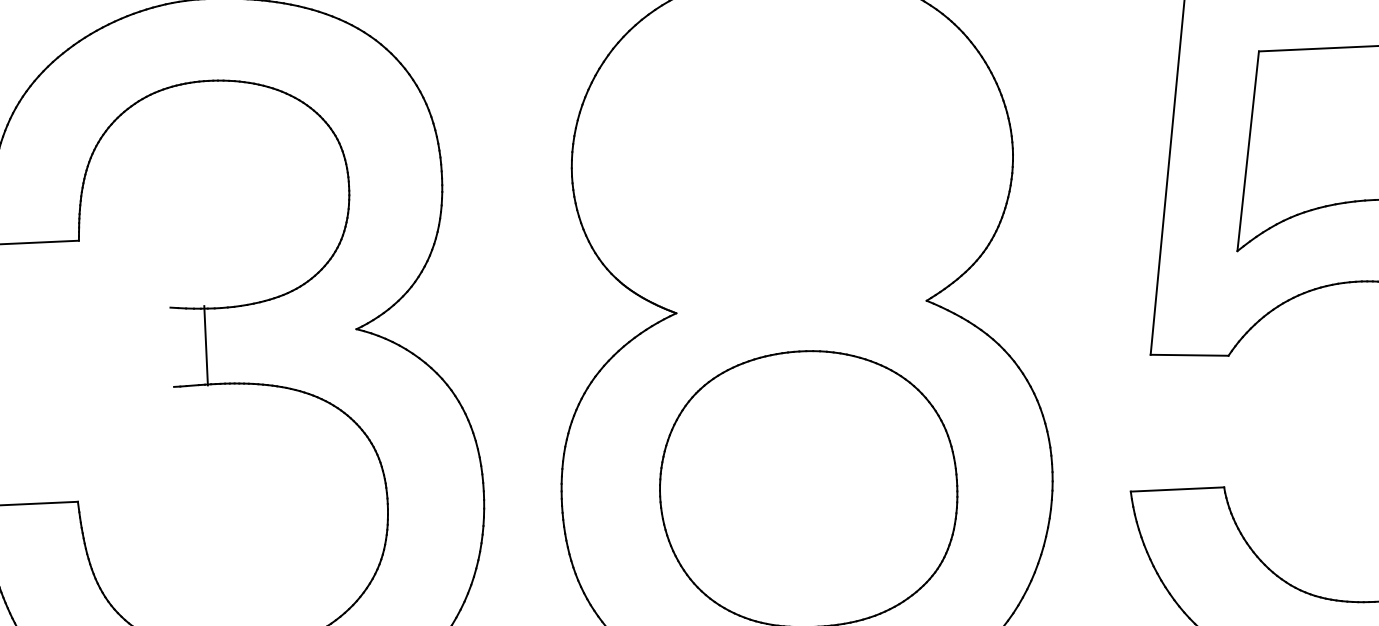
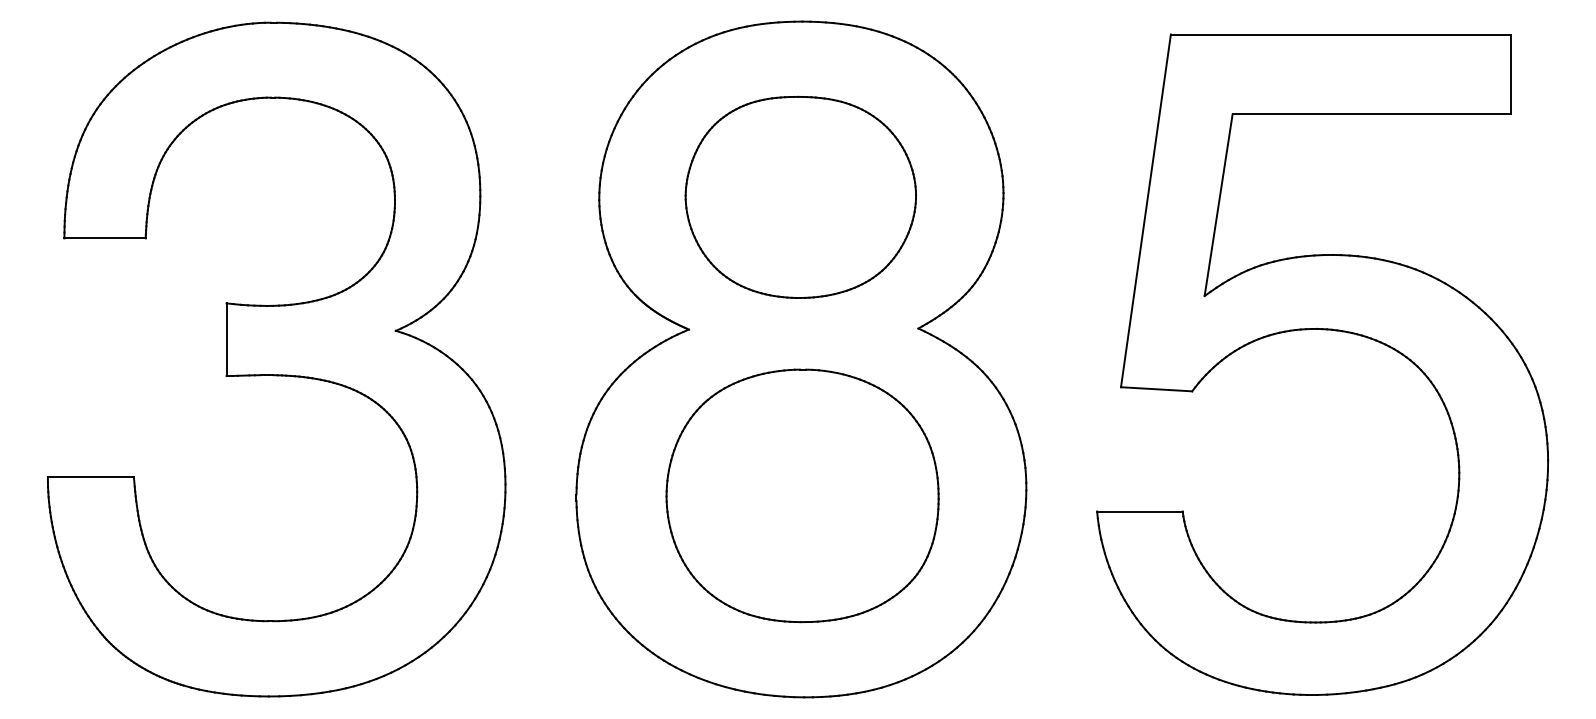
part: (791, 162) -> (800, 196), added
line: (205, 345) -> (226, 339), moved

